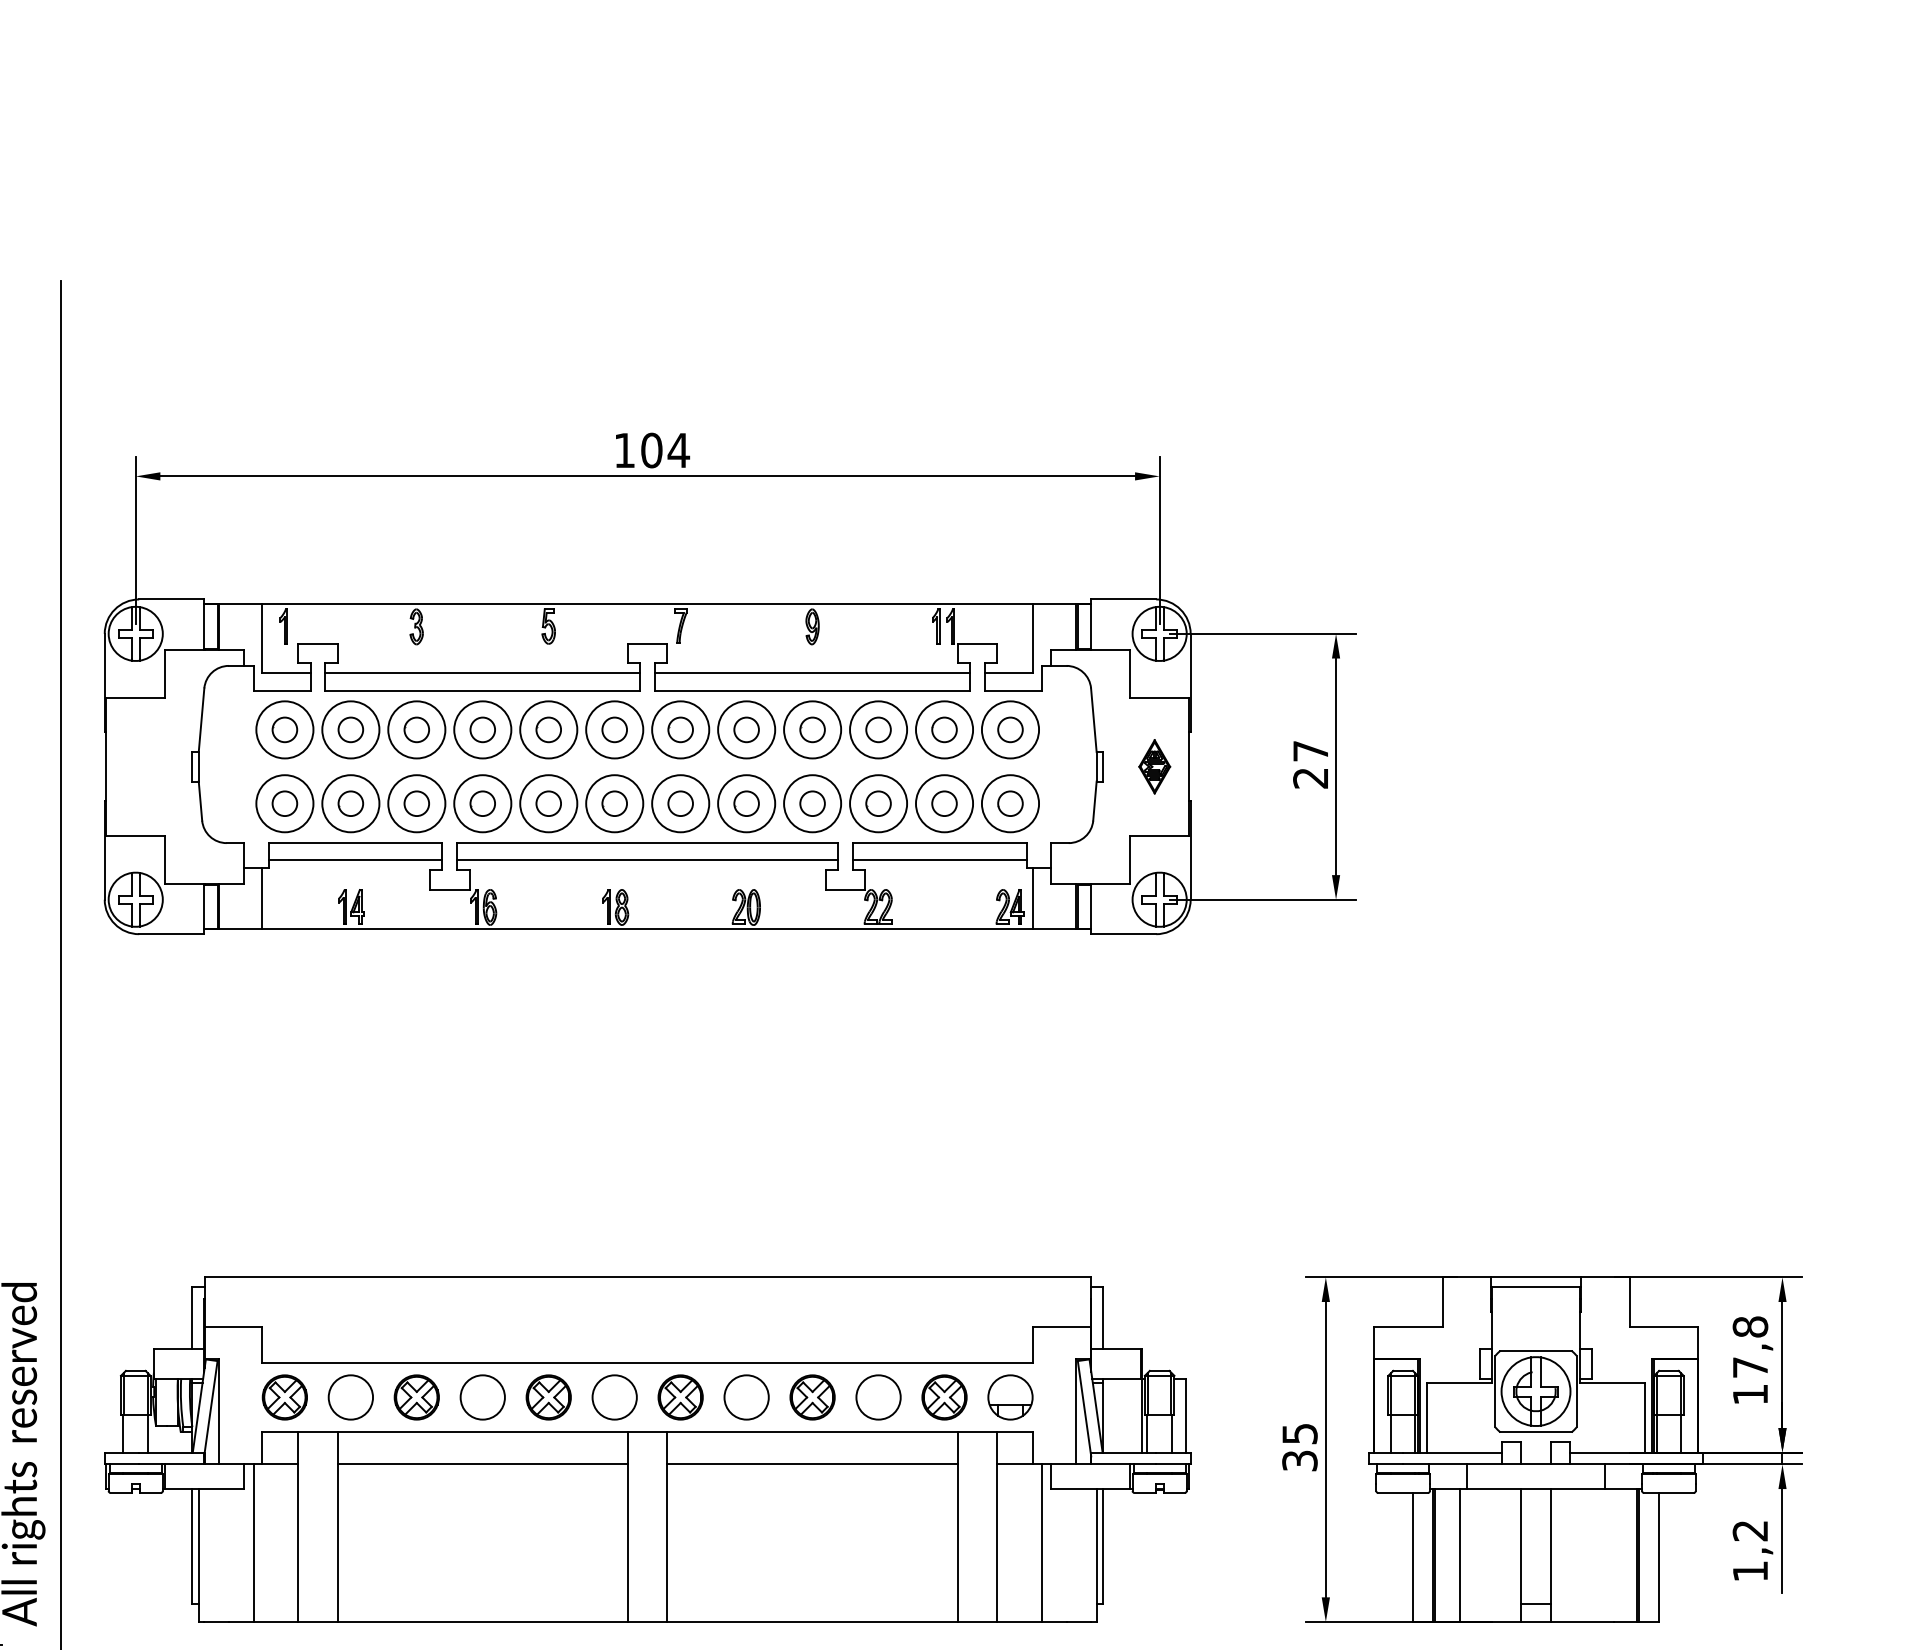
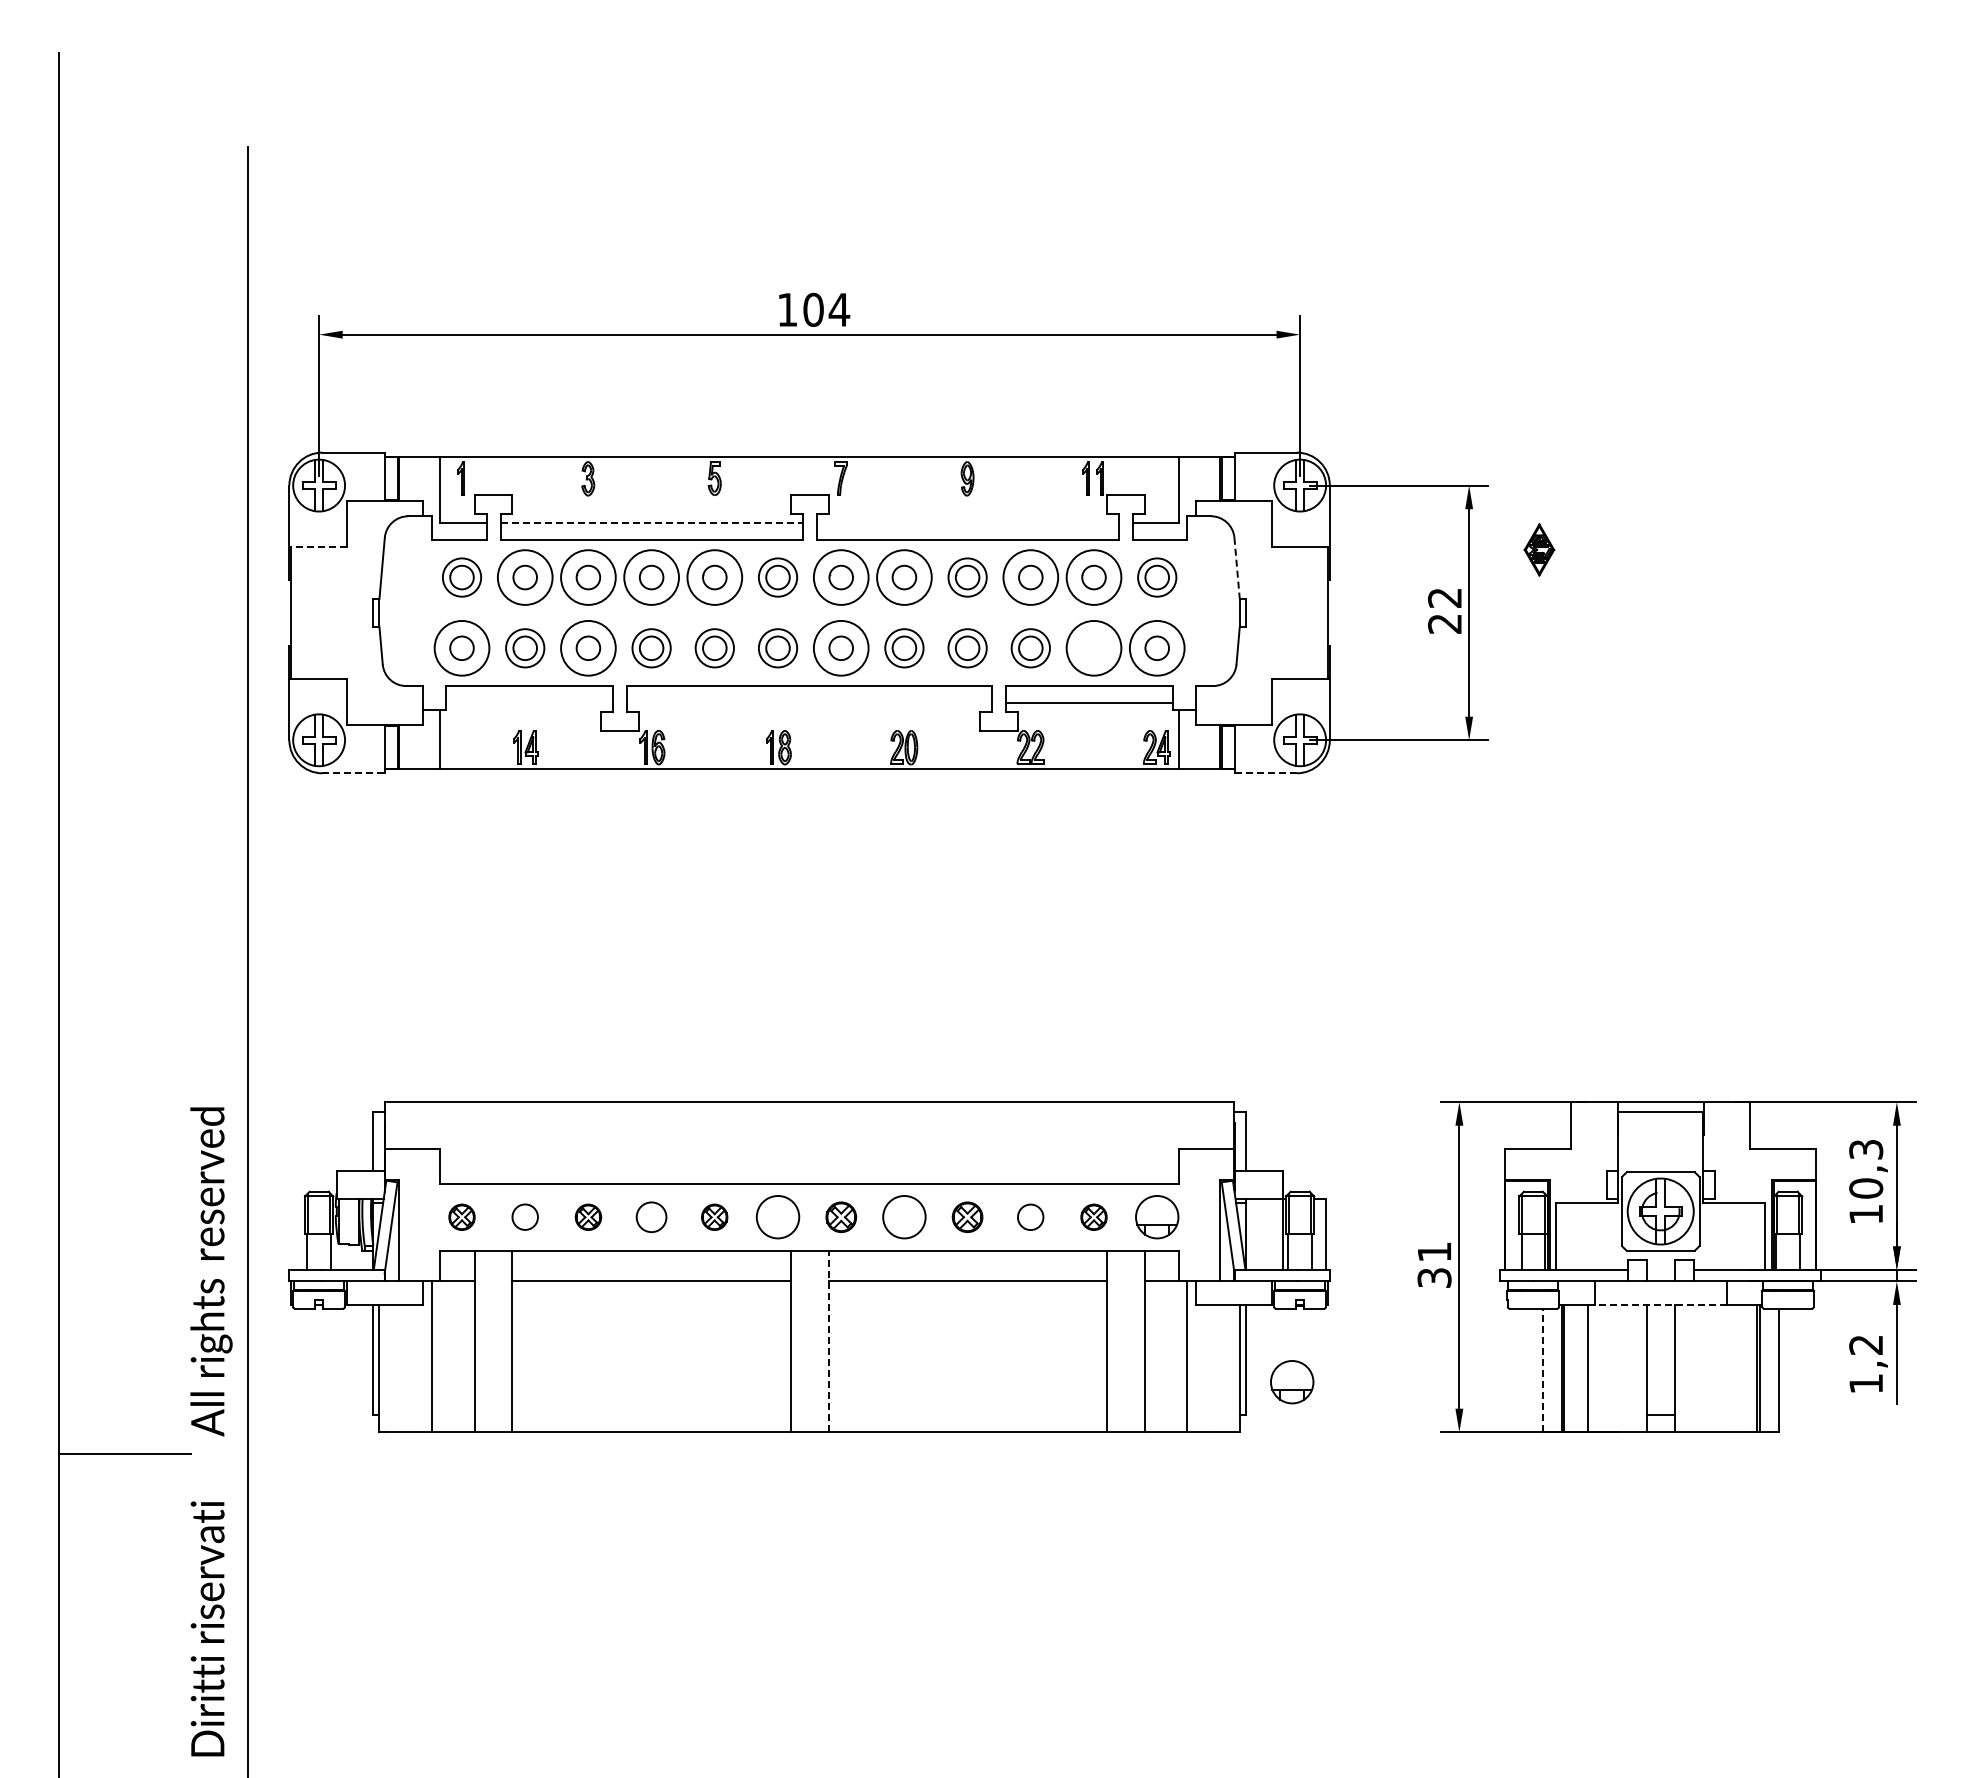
line: (482, 673) -> (651, 523), solid -> dashed
line: (812, 673) -> (967, 523), removed
line: (135, 697) -> (318, 546), solid -> dashed
line: (1094, 720) -> (1237, 568), solid -> dashed
circle: (284, 729) -> (461, 577), size x0.7
circle: (614, 729) -> (777, 577), size x0.7
circle: (812, 729) -> (967, 577), size x0.7
circle: (1009, 729) -> (1156, 577), size x0.7
text: (1310, 750) -> (1444, 597), 27 -> 22
part: (1154, 766) -> (1539, 549), moved
circle: (350, 802) -> (524, 647), size x0.7
circle: (482, 802) -> (651, 647), size x0.7
circle: (548, 802) -> (714, 647), size x0.7
circle: (614, 802) -> (777, 647), size x0.7
circle: (746, 802) -> (904, 647), size x0.7
circle: (812, 802) -> (967, 647), size x0.7
circle: (878, 802) -> (1030, 647), size x0.7
circle: (943, 802) -> (1093, 647), removed
line: (355, 860) -> (529, 702), removed
line: (647, 860) -> (809, 702), removed
line: (172, 934) -> (354, 773), solid -> dashed
line: (1123, 934) -> (1265, 773), solid -> dashed
text: (1750, 1346) -> (1866, 1168), 17,8 -> 10,3
circle: (351, 1396) -> (525, 1216), size x0.6
part: (284, 1397) -> (461, 1217), size x0.6
part: (416, 1397) -> (588, 1217), size x0.6
circle: (482, 1397) -> (651, 1217), size x0.7
part: (548, 1397) -> (714, 1217), size x0.6
part: (680, 1397) -> (841, 1217), size x0.7
part: (812, 1397) -> (967, 1217), size x0.7
circle: (878, 1397) -> (1030, 1217), size x0.6
part: (943, 1397) -> (1093, 1217), size x0.6
text: (1299, 1433) -> (1434, 1251), 35 -> 31
line: (1535, 1488) -> (1660, 1304), solid -> dashed
line: (667, 1527) -> (828, 1341), solid -> dashed
line: (1412, 1557) -> (1542, 1370), solid -> dashed
part: (1151, 1570) -> (1292, 1382), added

